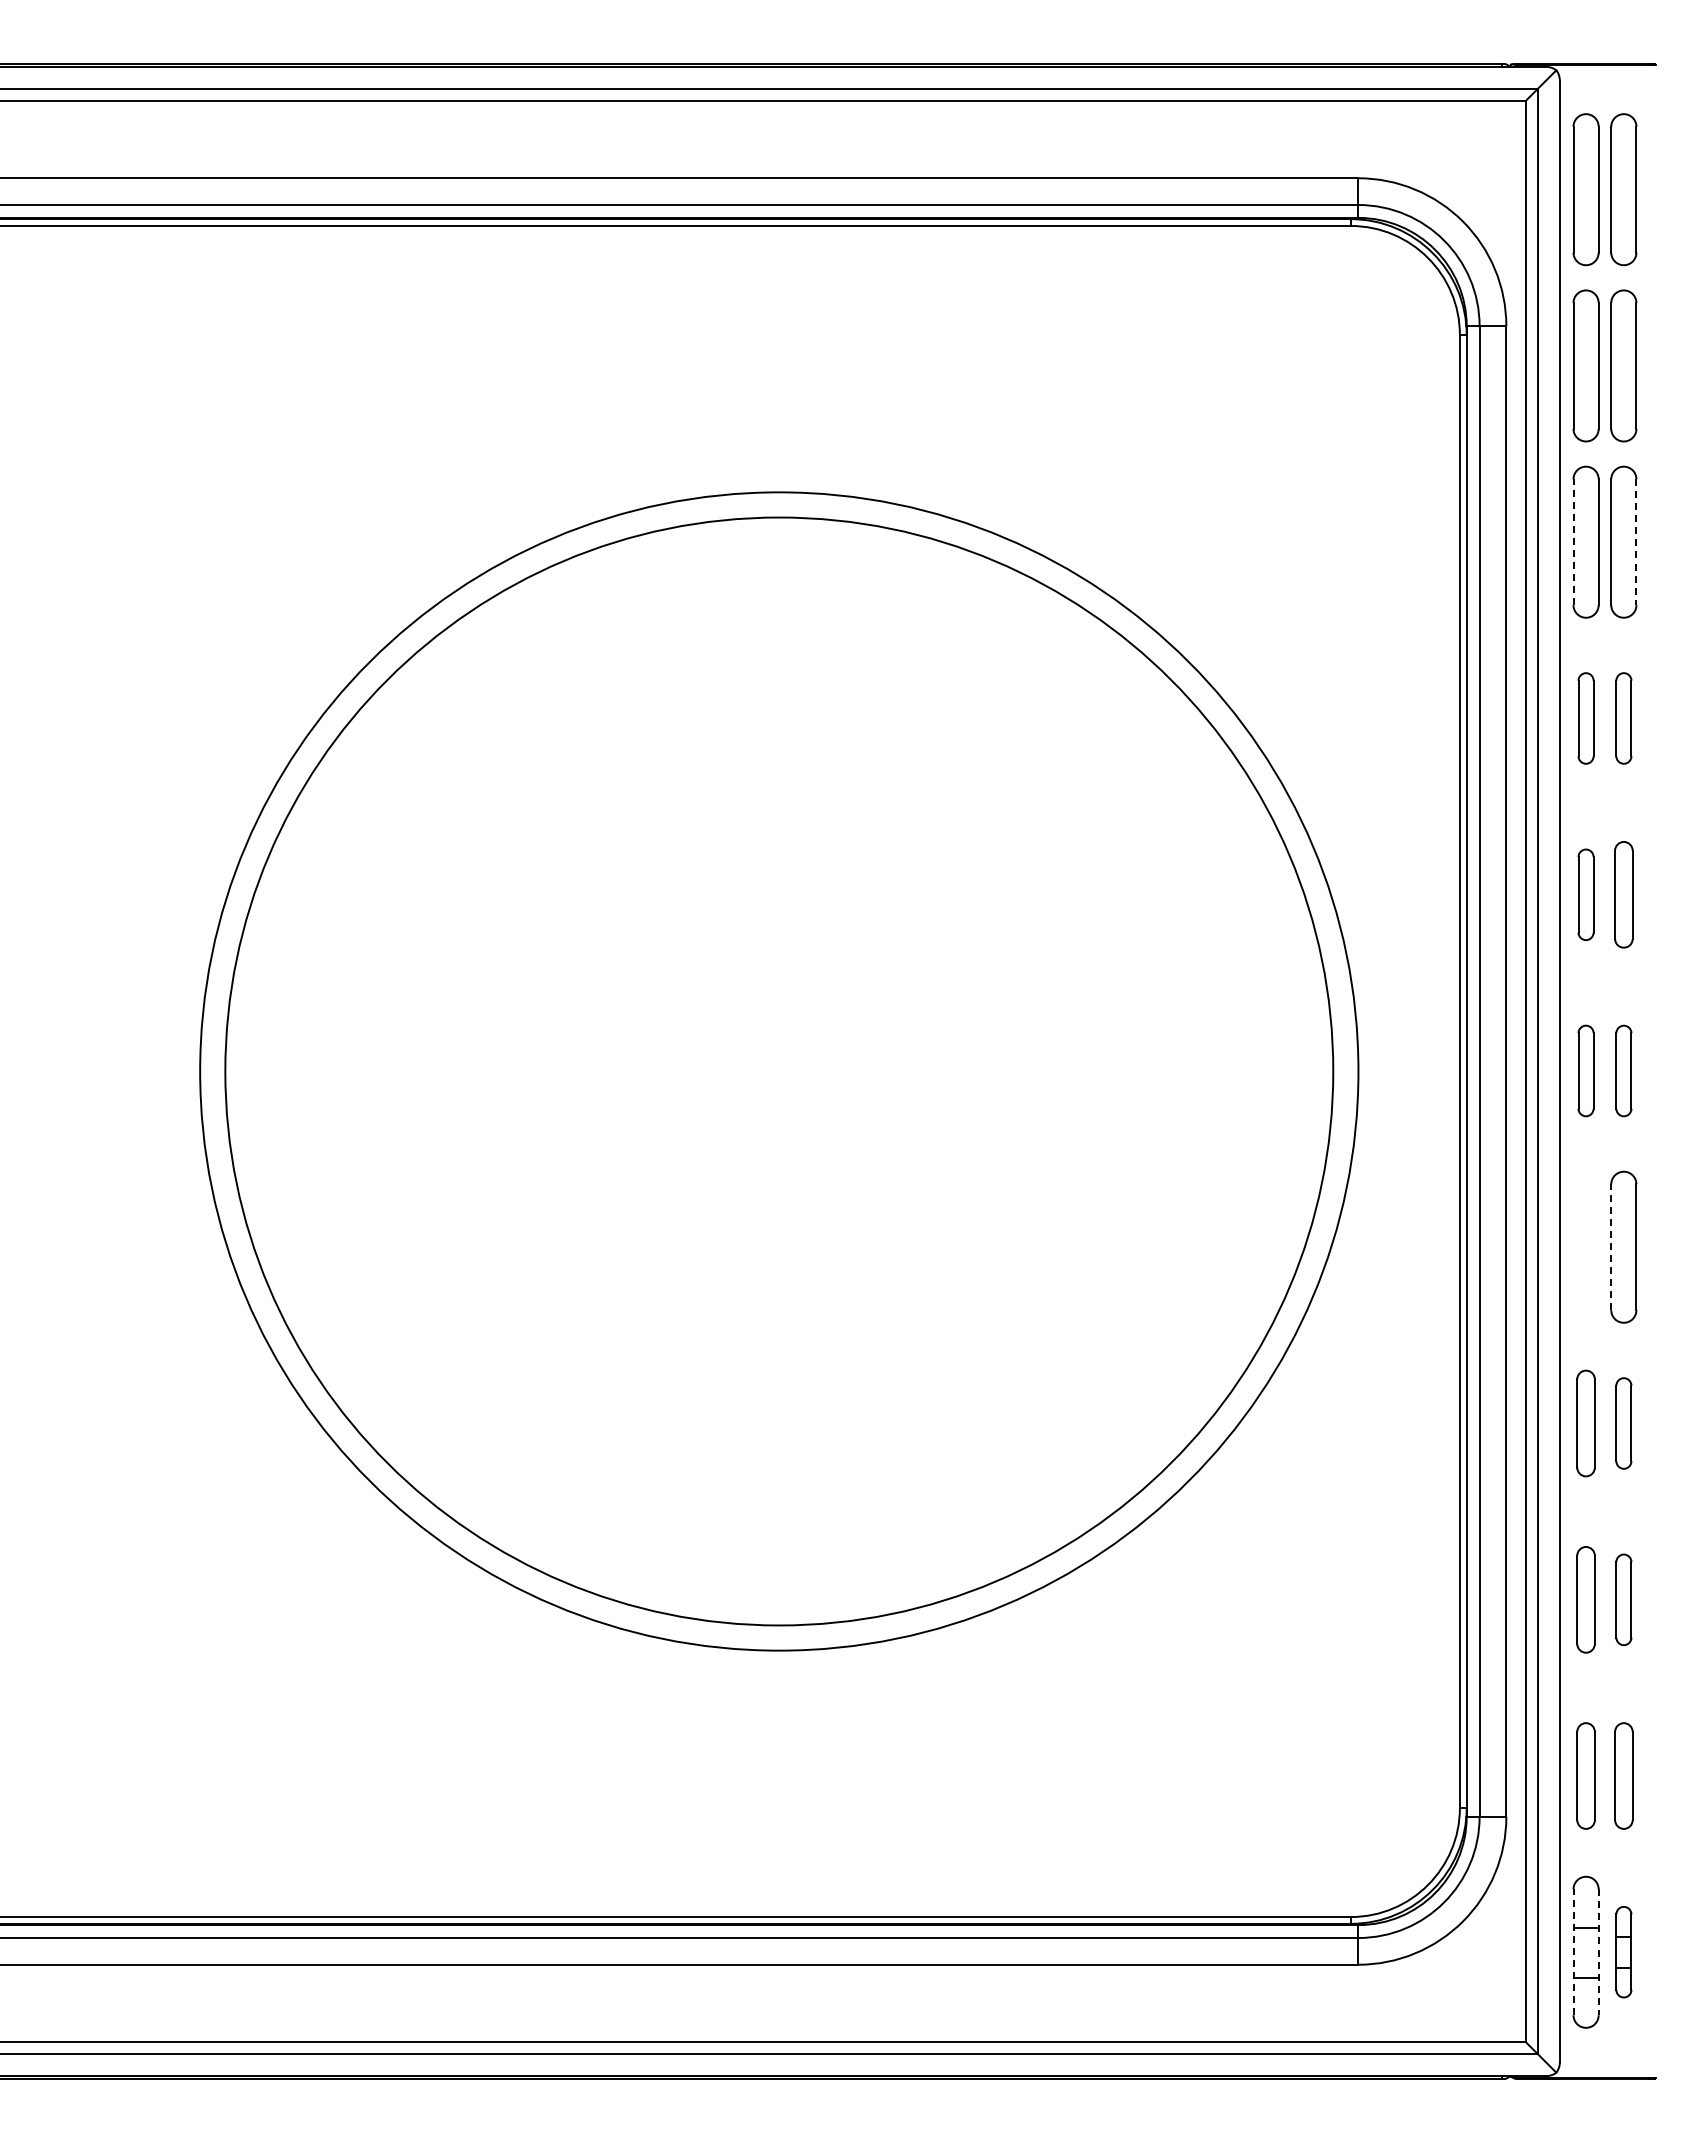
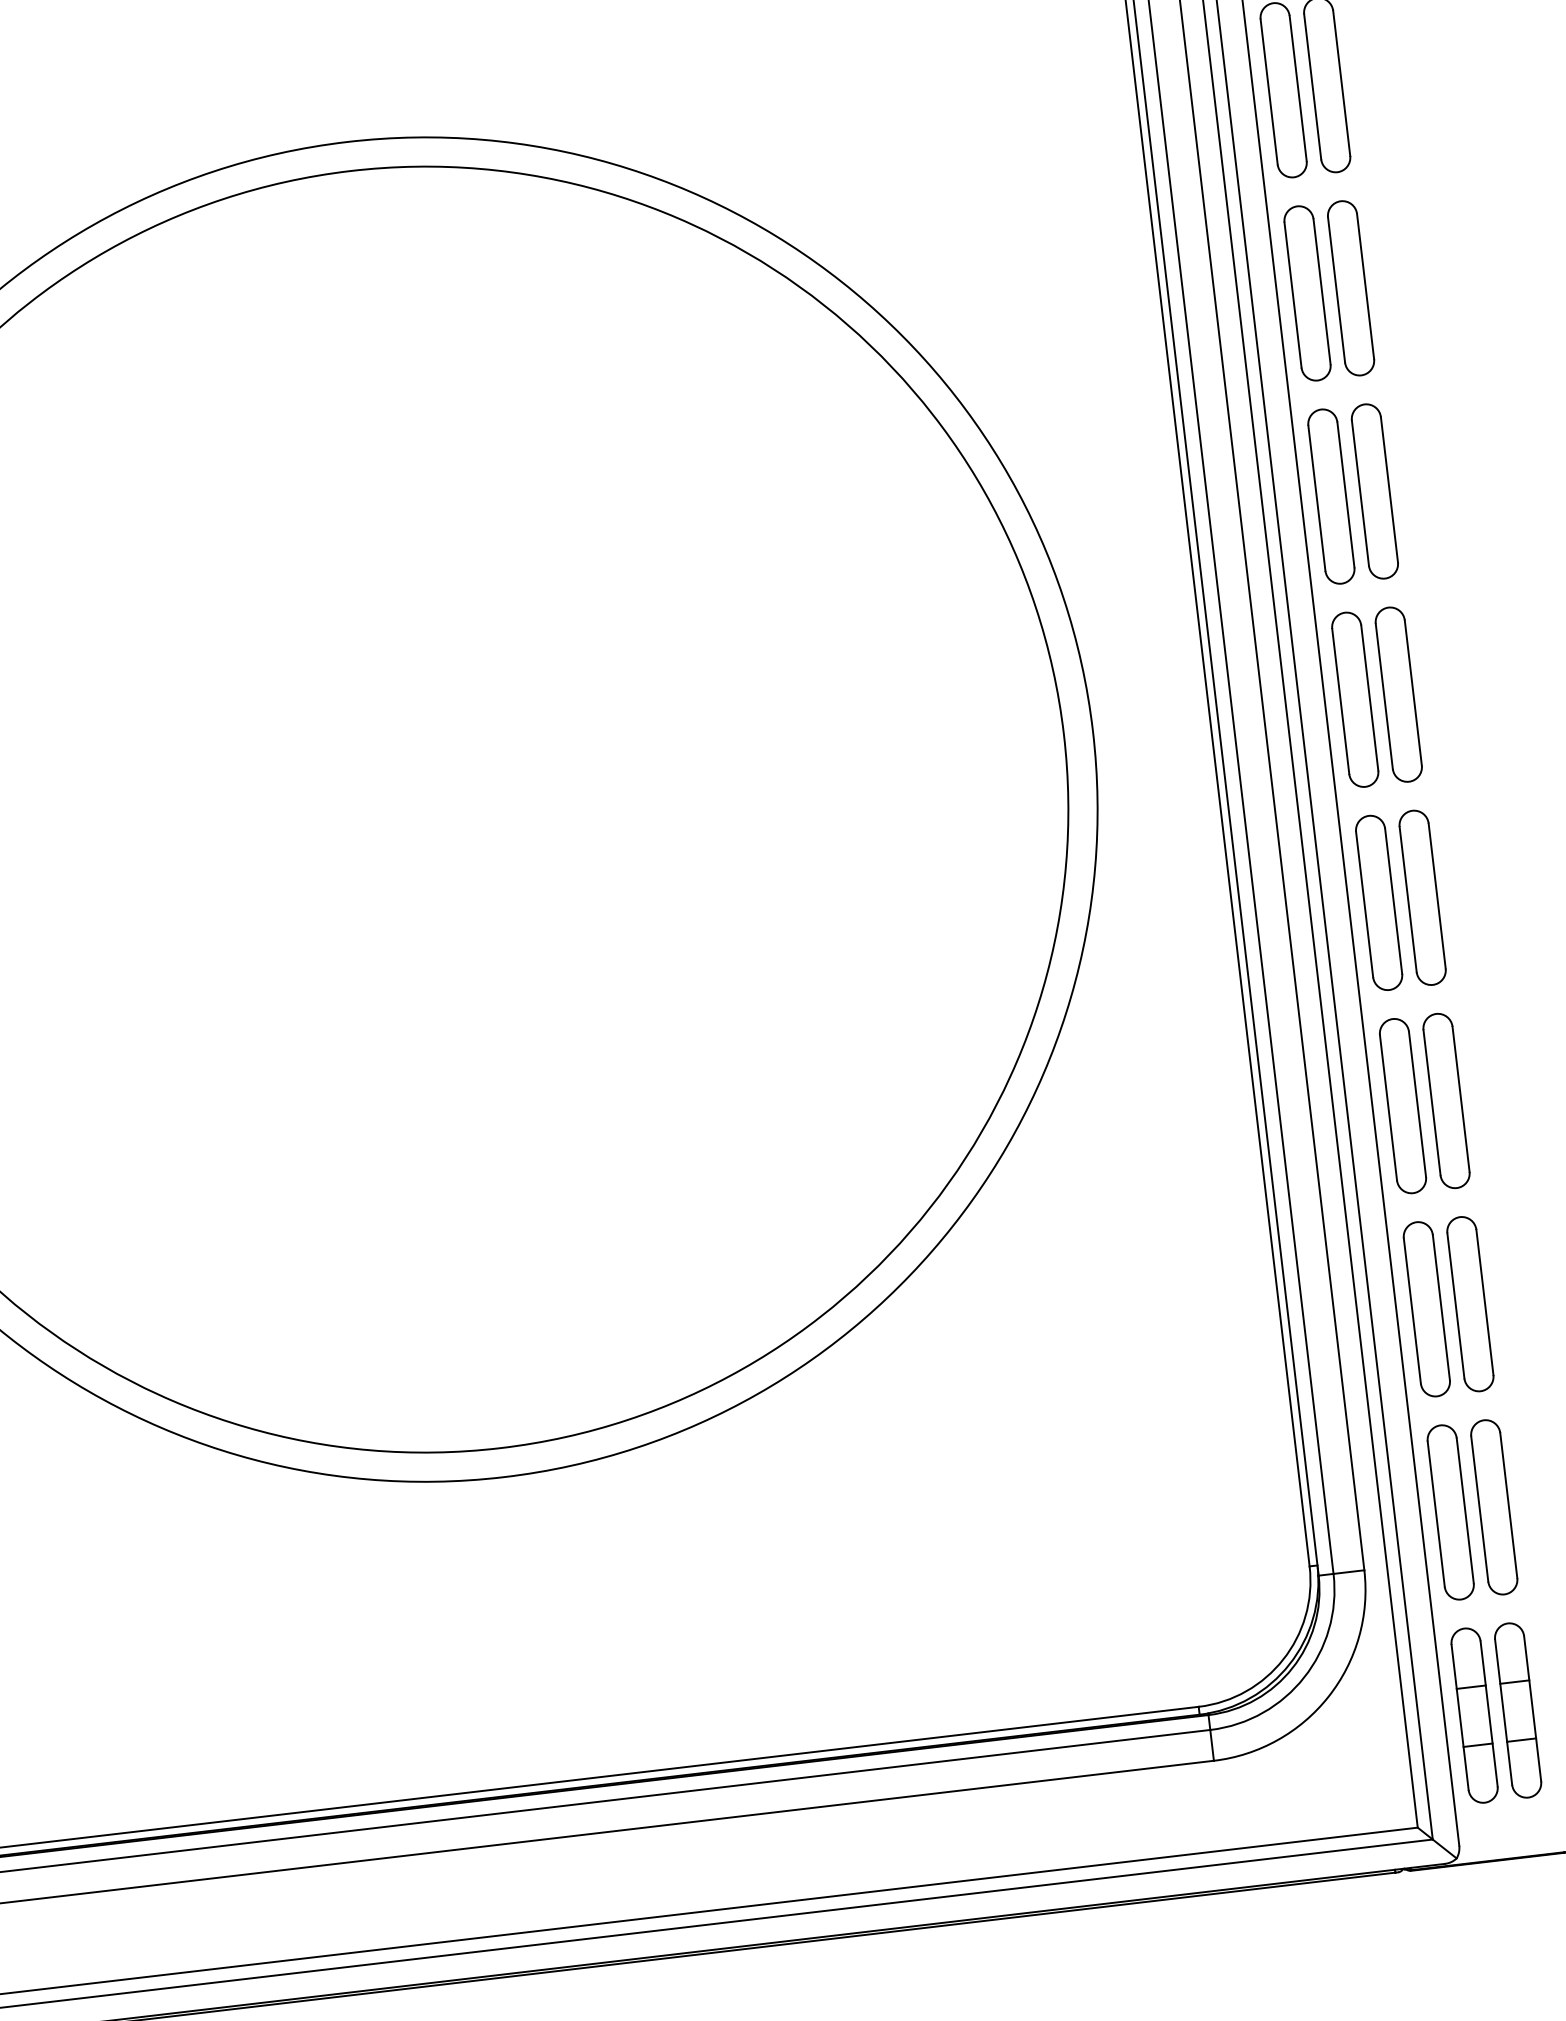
line: (1573, 542) -> (1269, 92), dashed -> solid
line: (1636, 542) -> (1341, 83), dashed -> solid
part: (1585, 718) -> (1306, 293), size x1.67
part: (1623, 718) -> (1350, 288), size x1.67
part: (1585, 894) -> (1330, 496), size x1.67
part: (1623, 894) -> (1374, 491), size x1.43
part: (1585, 1070) -> (1354, 699), size x1.67
part: (1623, 1070) -> (1398, 694), size x1.67
part: (1585, 1246) -> (1378, 902), added
line: (1611, 1247) -> (1408, 899), dashed -> solid
part: (1585, 1423) -> (1402, 1106), size x1.43
part: (1623, 1423) -> (1446, 1101), size x1.67
part: (1585, 1599) -> (1426, 1309), size x1.43
part: (1623, 1599) -> (1469, 1303), size x1.67
part: (1585, 1775) -> (1449, 1511), size x1.43
part: (1623, 1775) -> (1493, 1506), size x1.43
part: (1623, 1951) -> (1517, 1709), size x1.67
line: (1573, 1952) -> (1460, 1717), dashed -> solid
line: (1598, 1952) -> (1488, 1714), dashed -> solid

